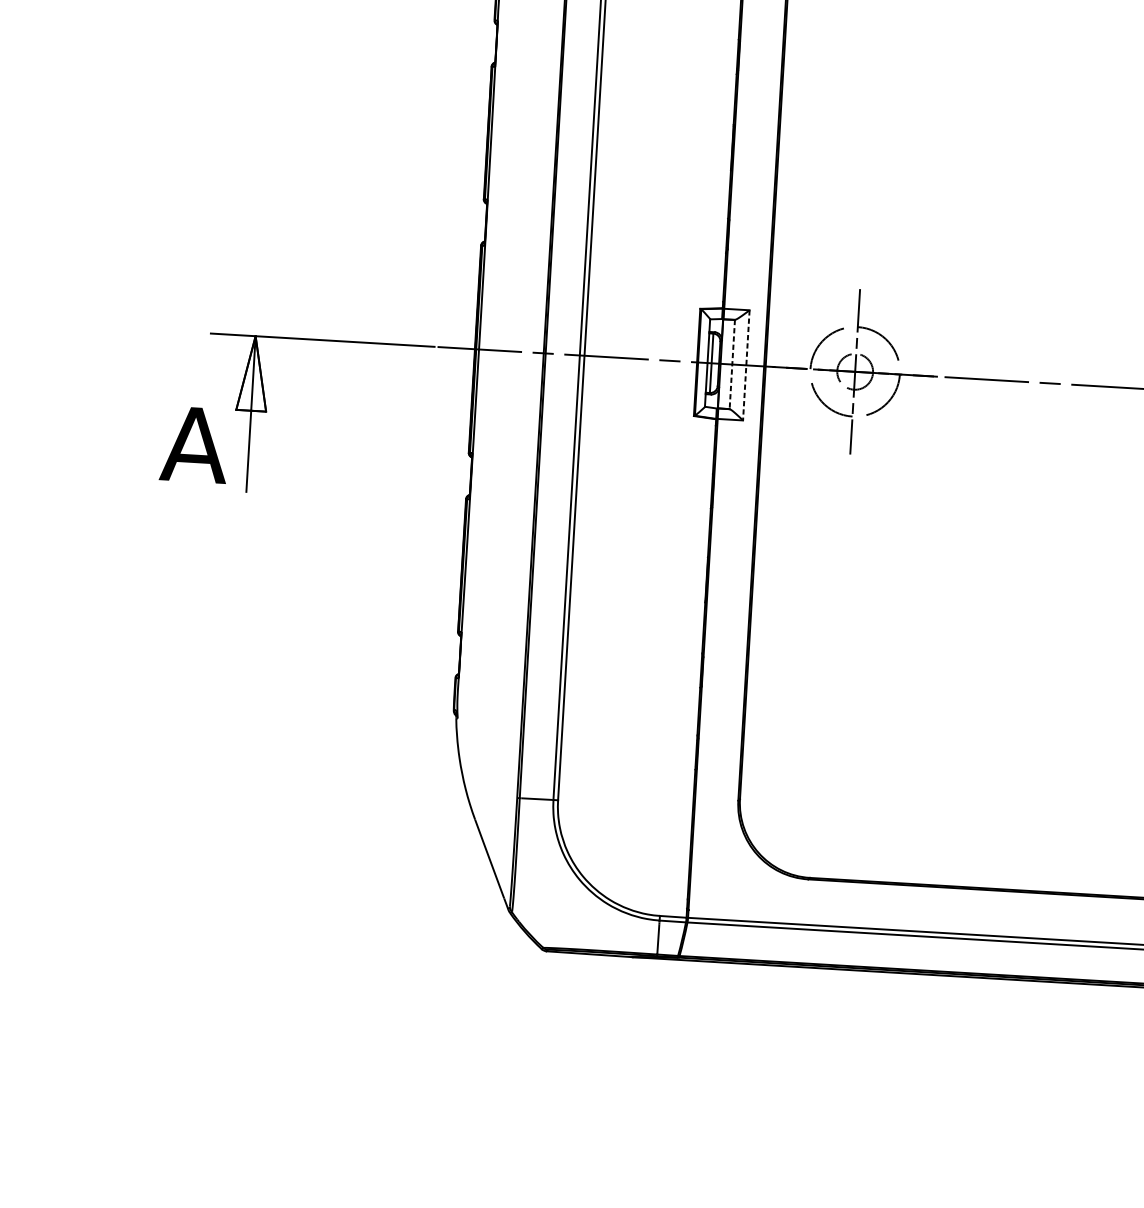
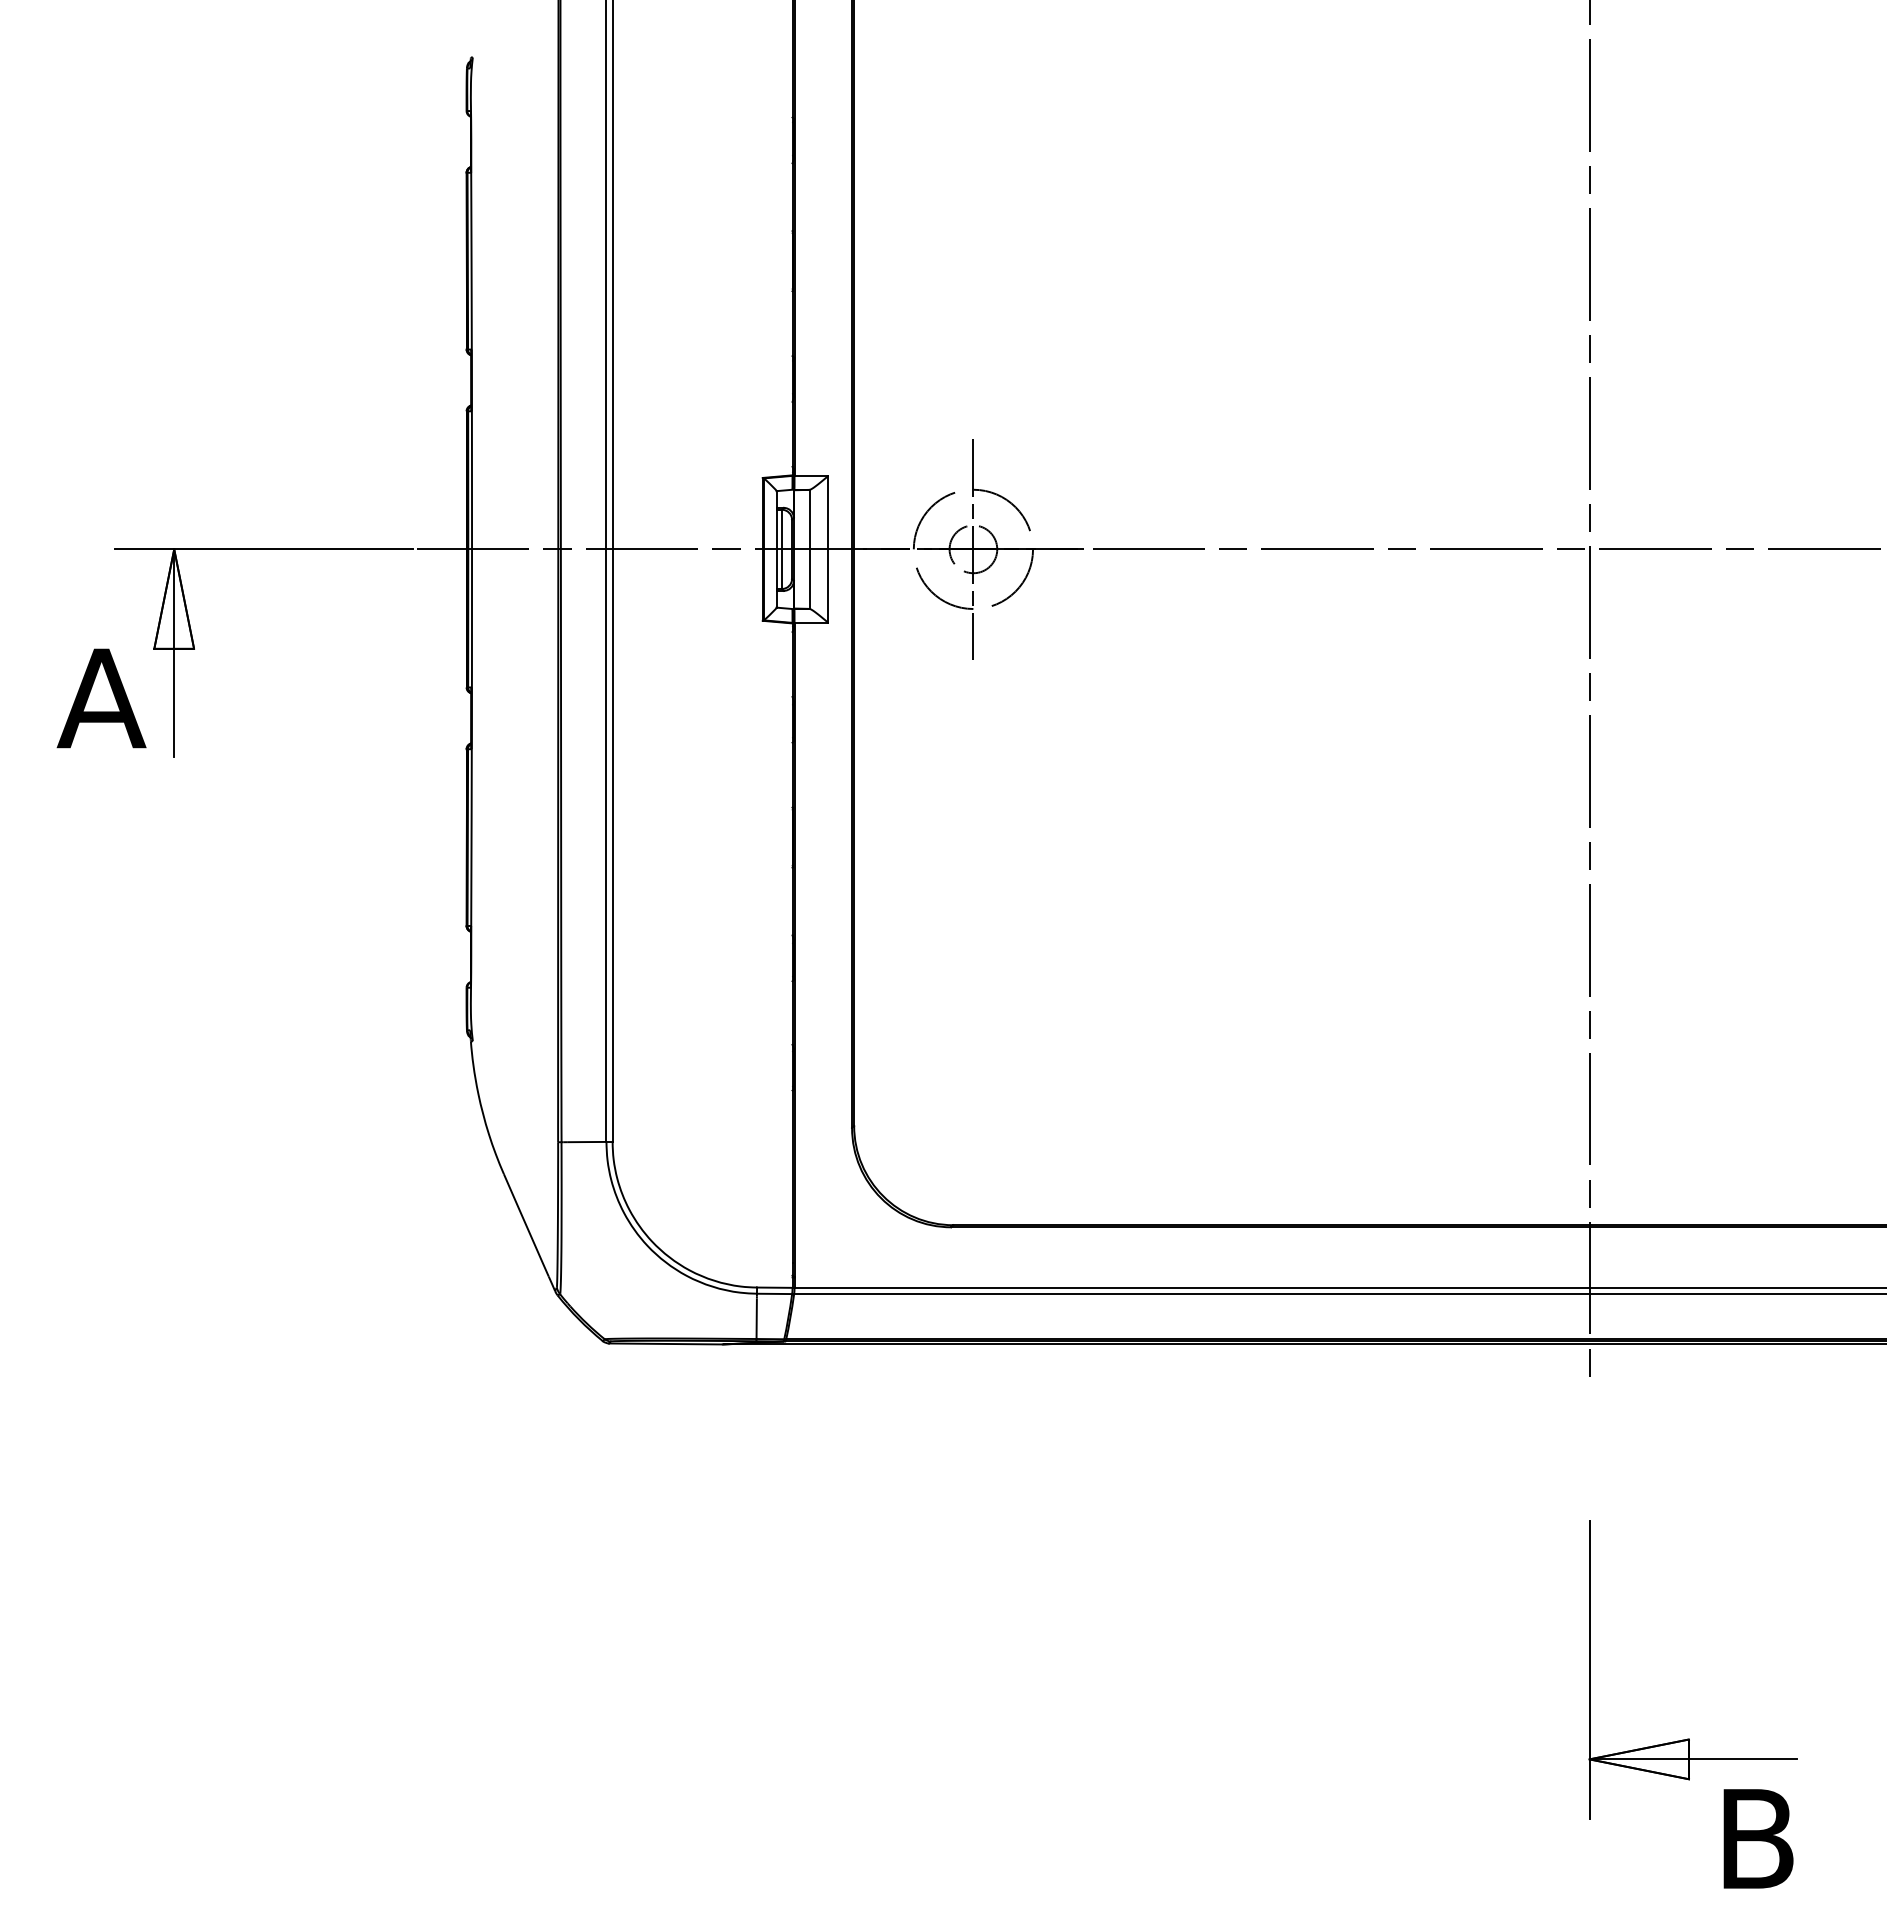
line: (732, 364) -> (809, 549), dashed -> solid
line: (746, 365) -> (828, 549), dashed -> solid

